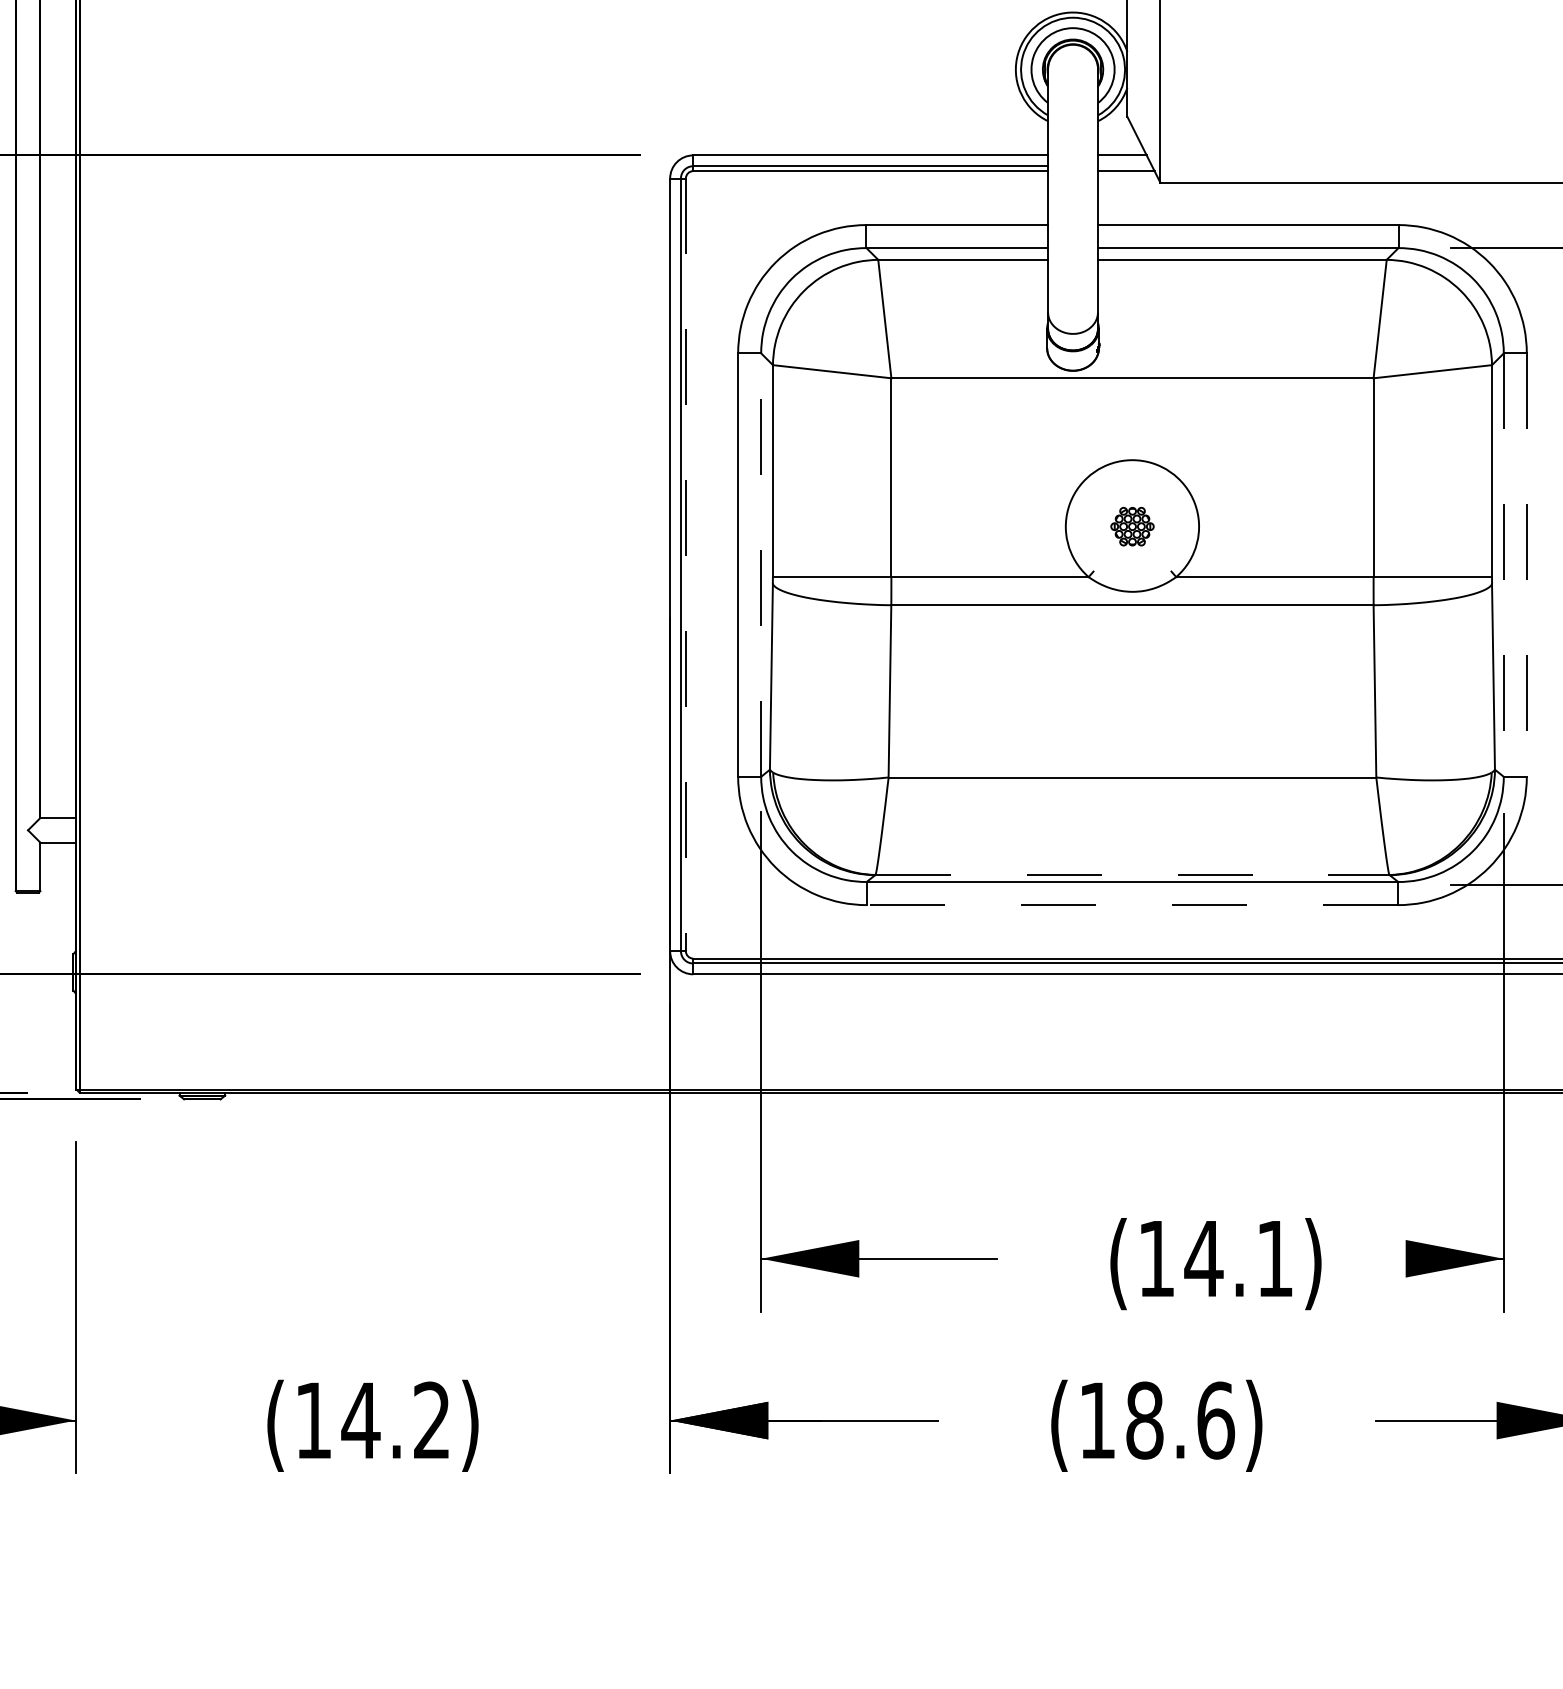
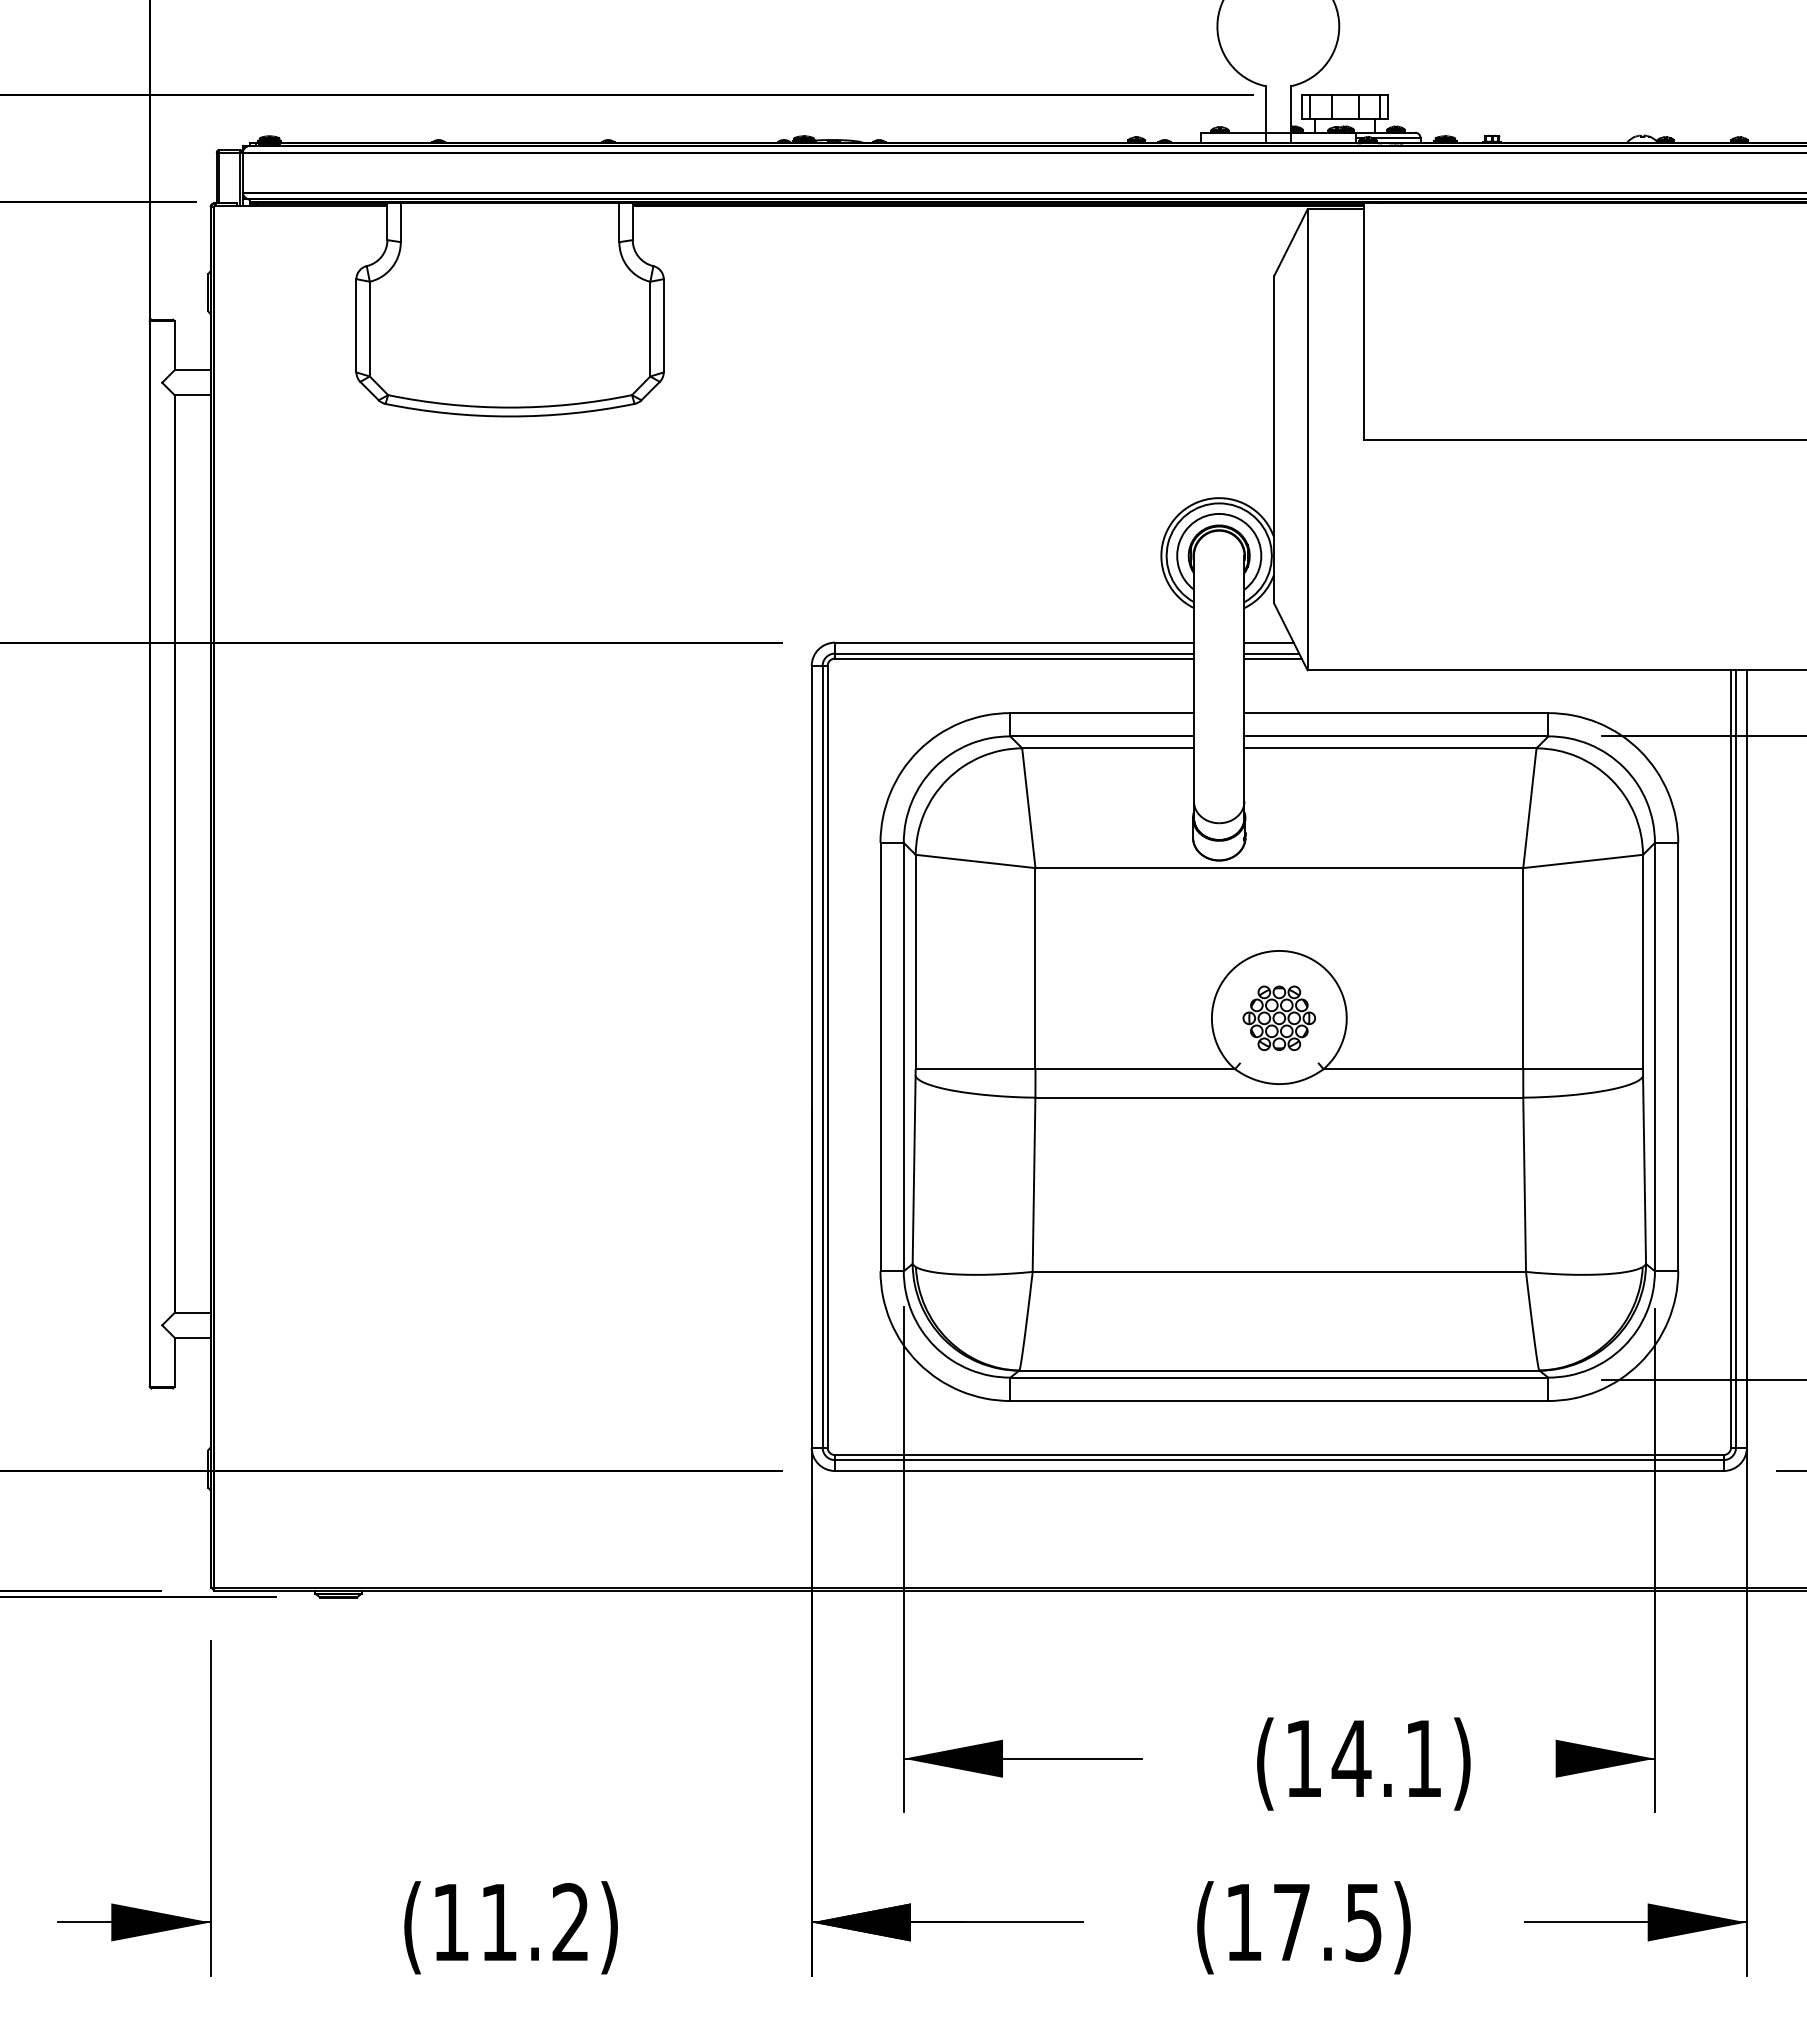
line: (1124, 166) -> (1271, 653), added
part: (1132, 525) -> (1279, 1017), size x1.67
line: (685, 564) -> (827, 1056), dashed -> solid
line: (760, 564) -> (903, 1056), dashed -> solid
line: (1503, 565) -> (1654, 1057), dashed -> solid
line: (1527, 565) -> (1678, 1057), dashed -> solid
line: (1132, 874) -> (1279, 1370), dashed -> solid
line: (1132, 905) -> (1279, 1401), dashed -> solid
text: (360, 1420) -> (498, 1922), (14.2) -> (11.2)
text: (1181, 1420) -> (1328, 1922), (18.6) -> (17.5)

